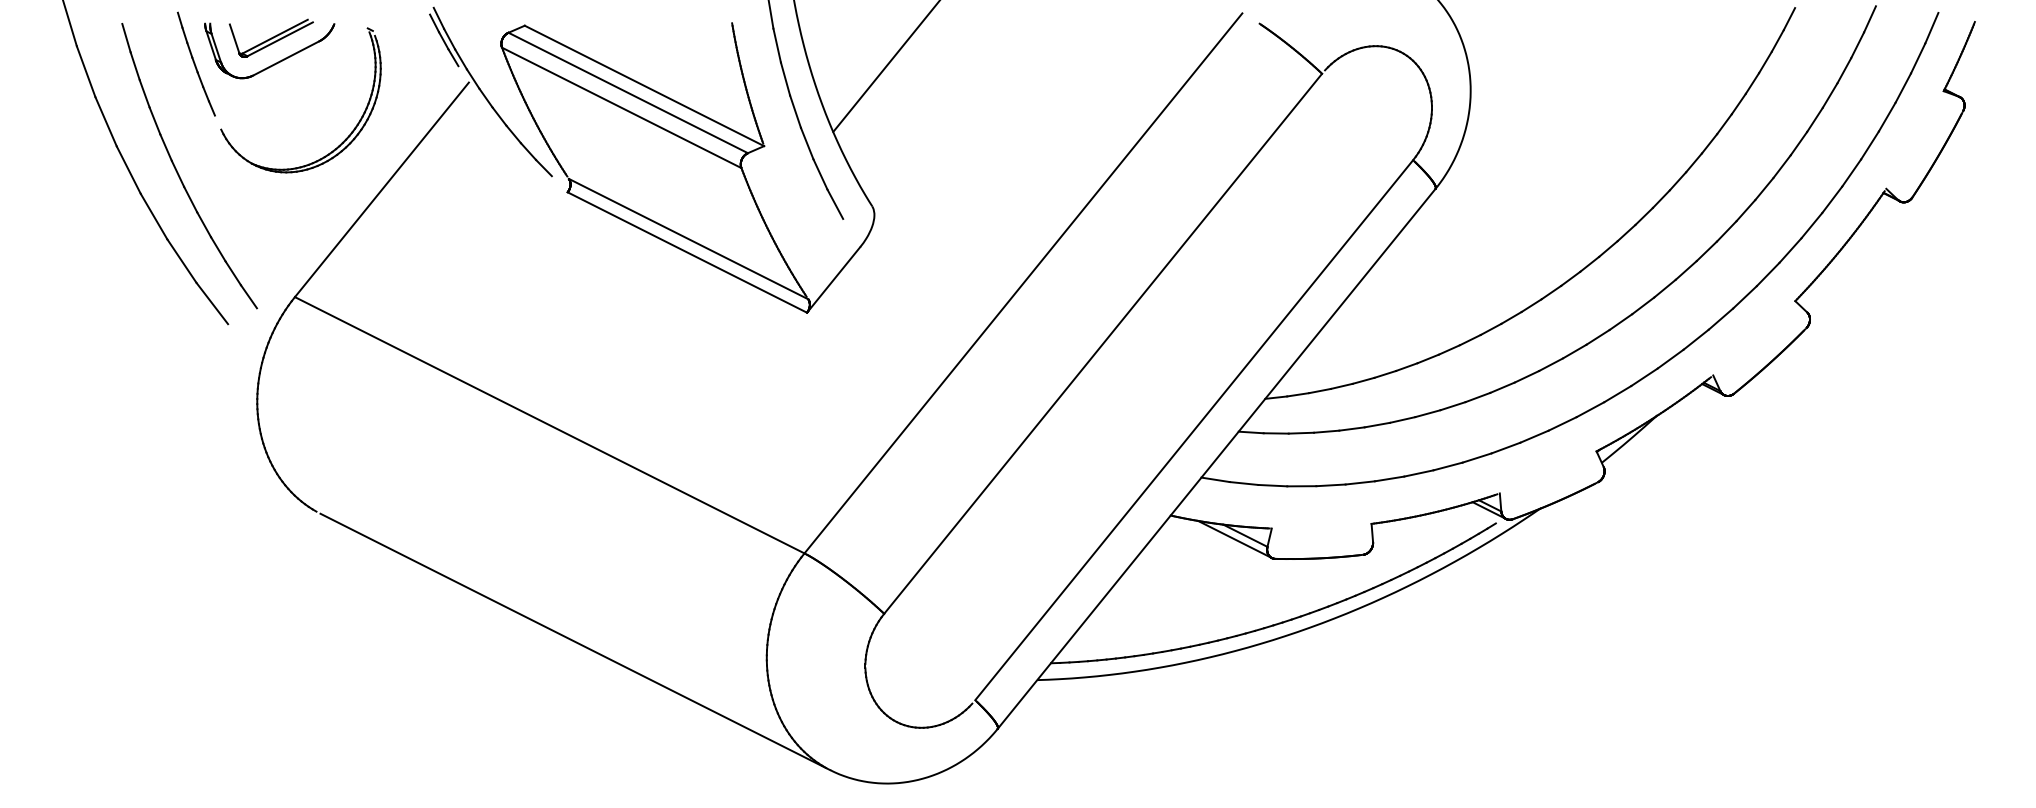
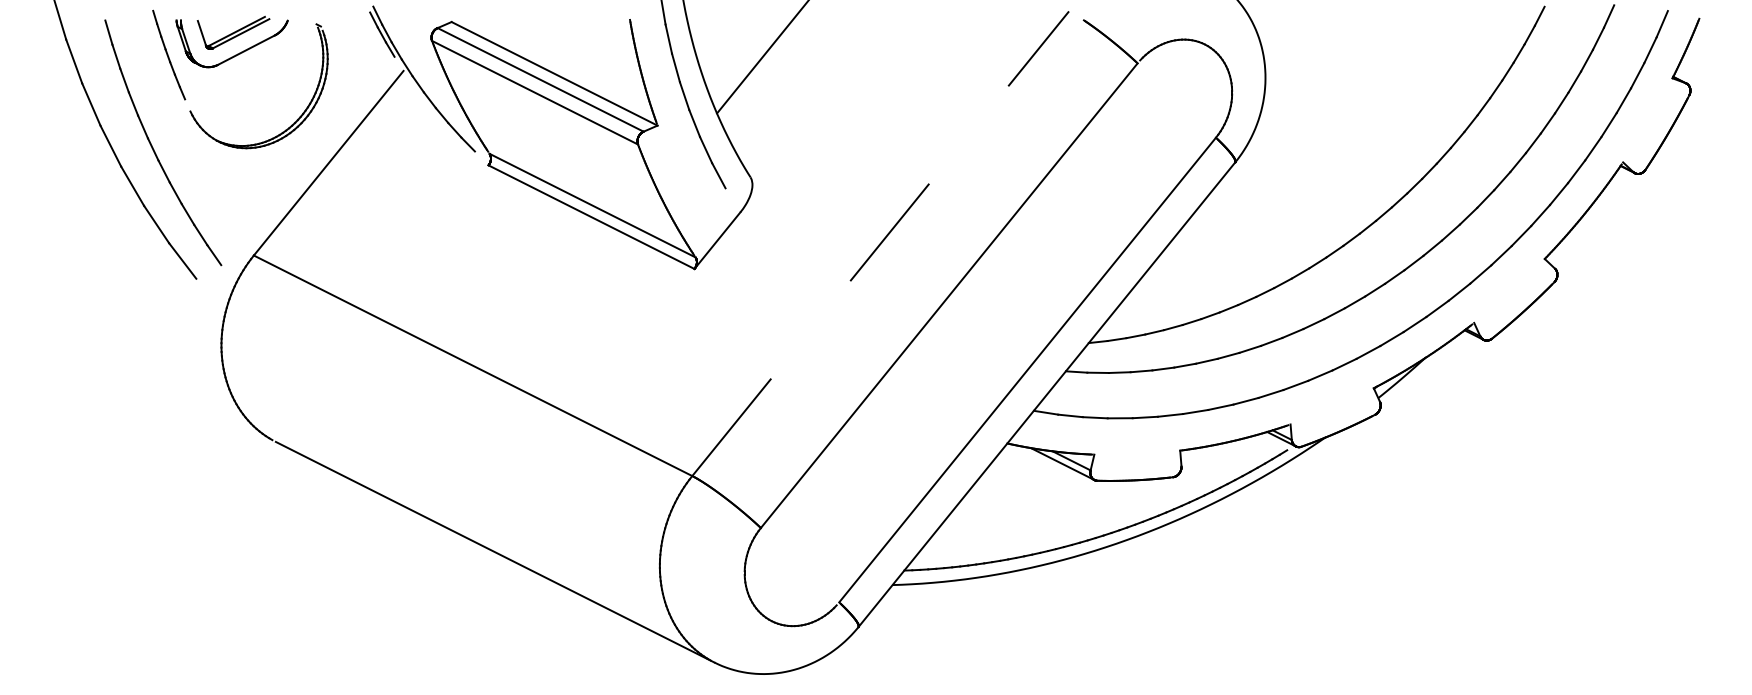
line: (1023, 283) -> (880, 243), solid -> dashed

